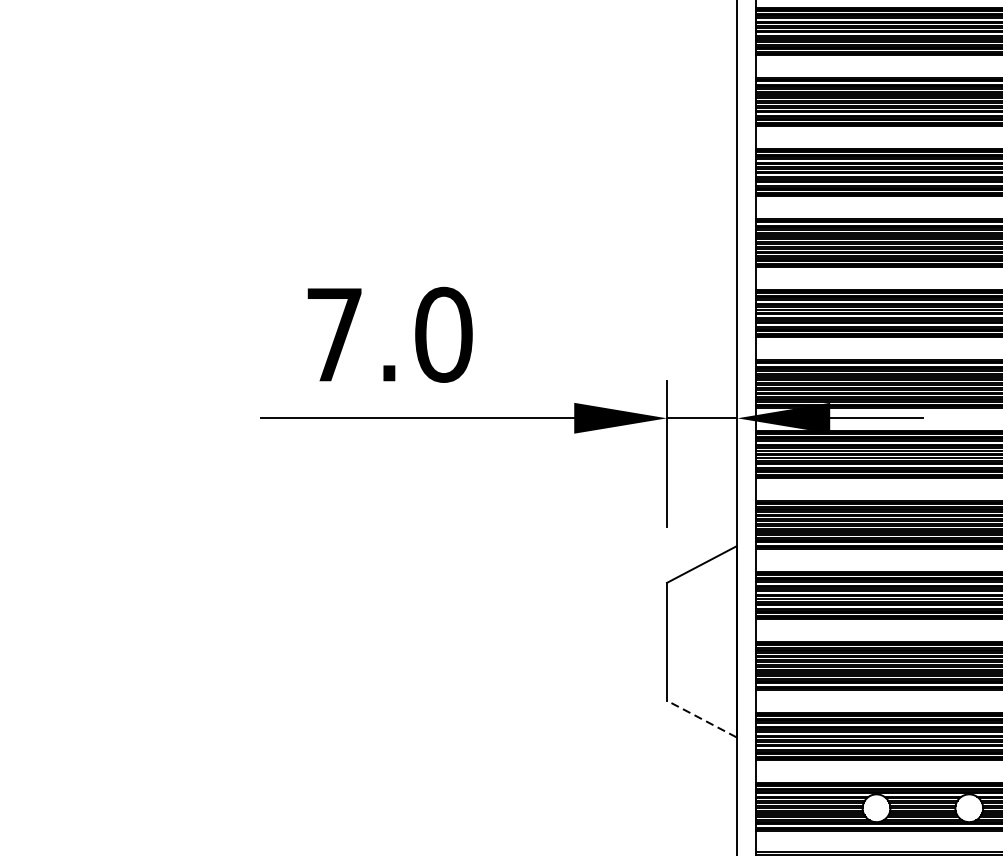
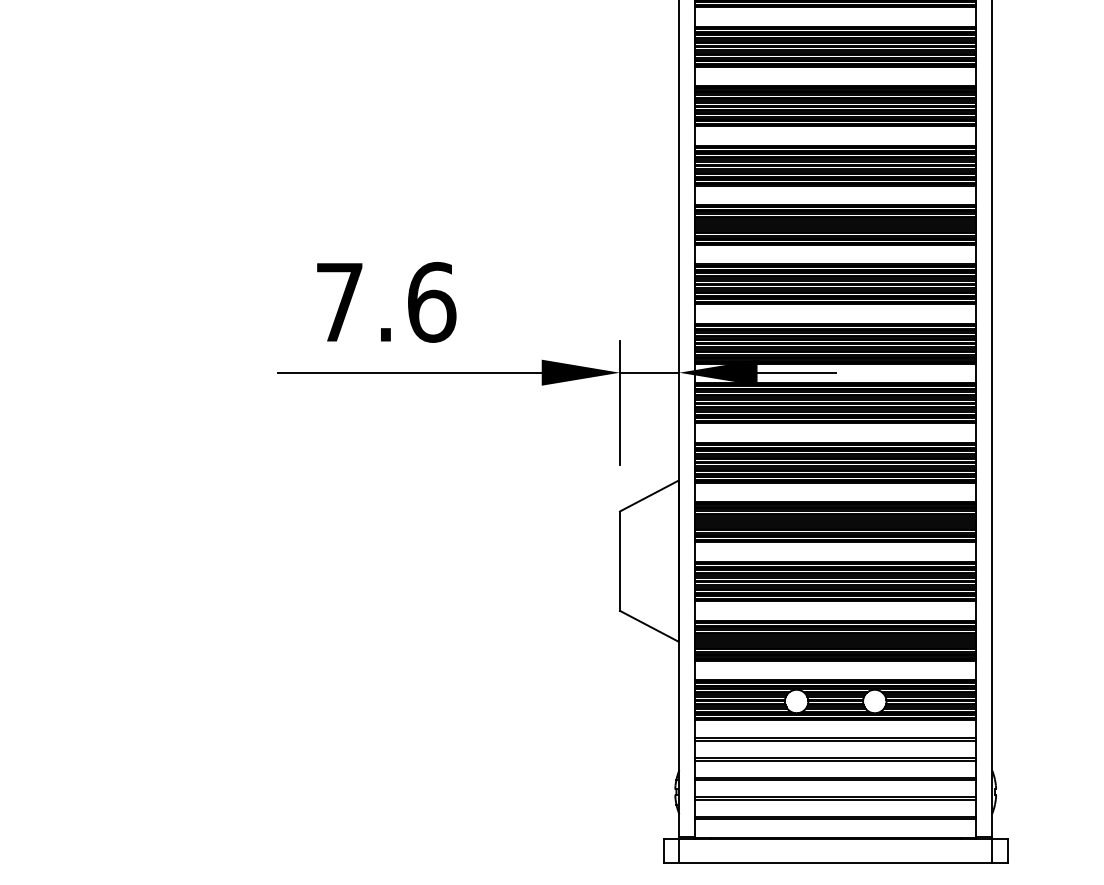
text: (443, 333) -> (431, 301), 7.0 -> 7.6
line: (700, 719) -> (648, 626), dashed -> solid

